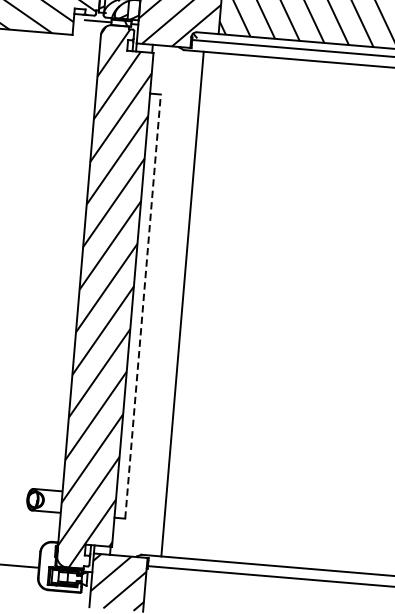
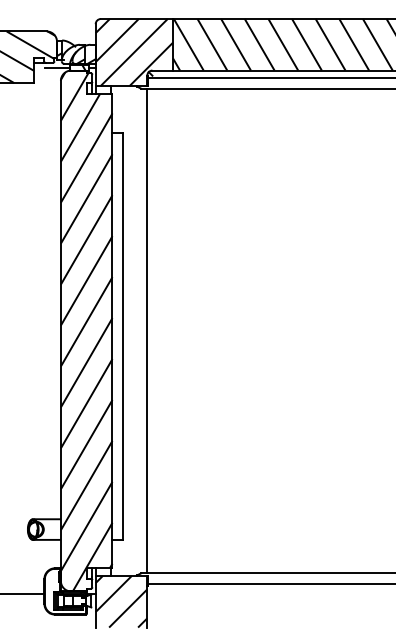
line: (182, 303) -> (147, 330), moved
line: (142, 306) -> (122, 336), dashed -> solid

